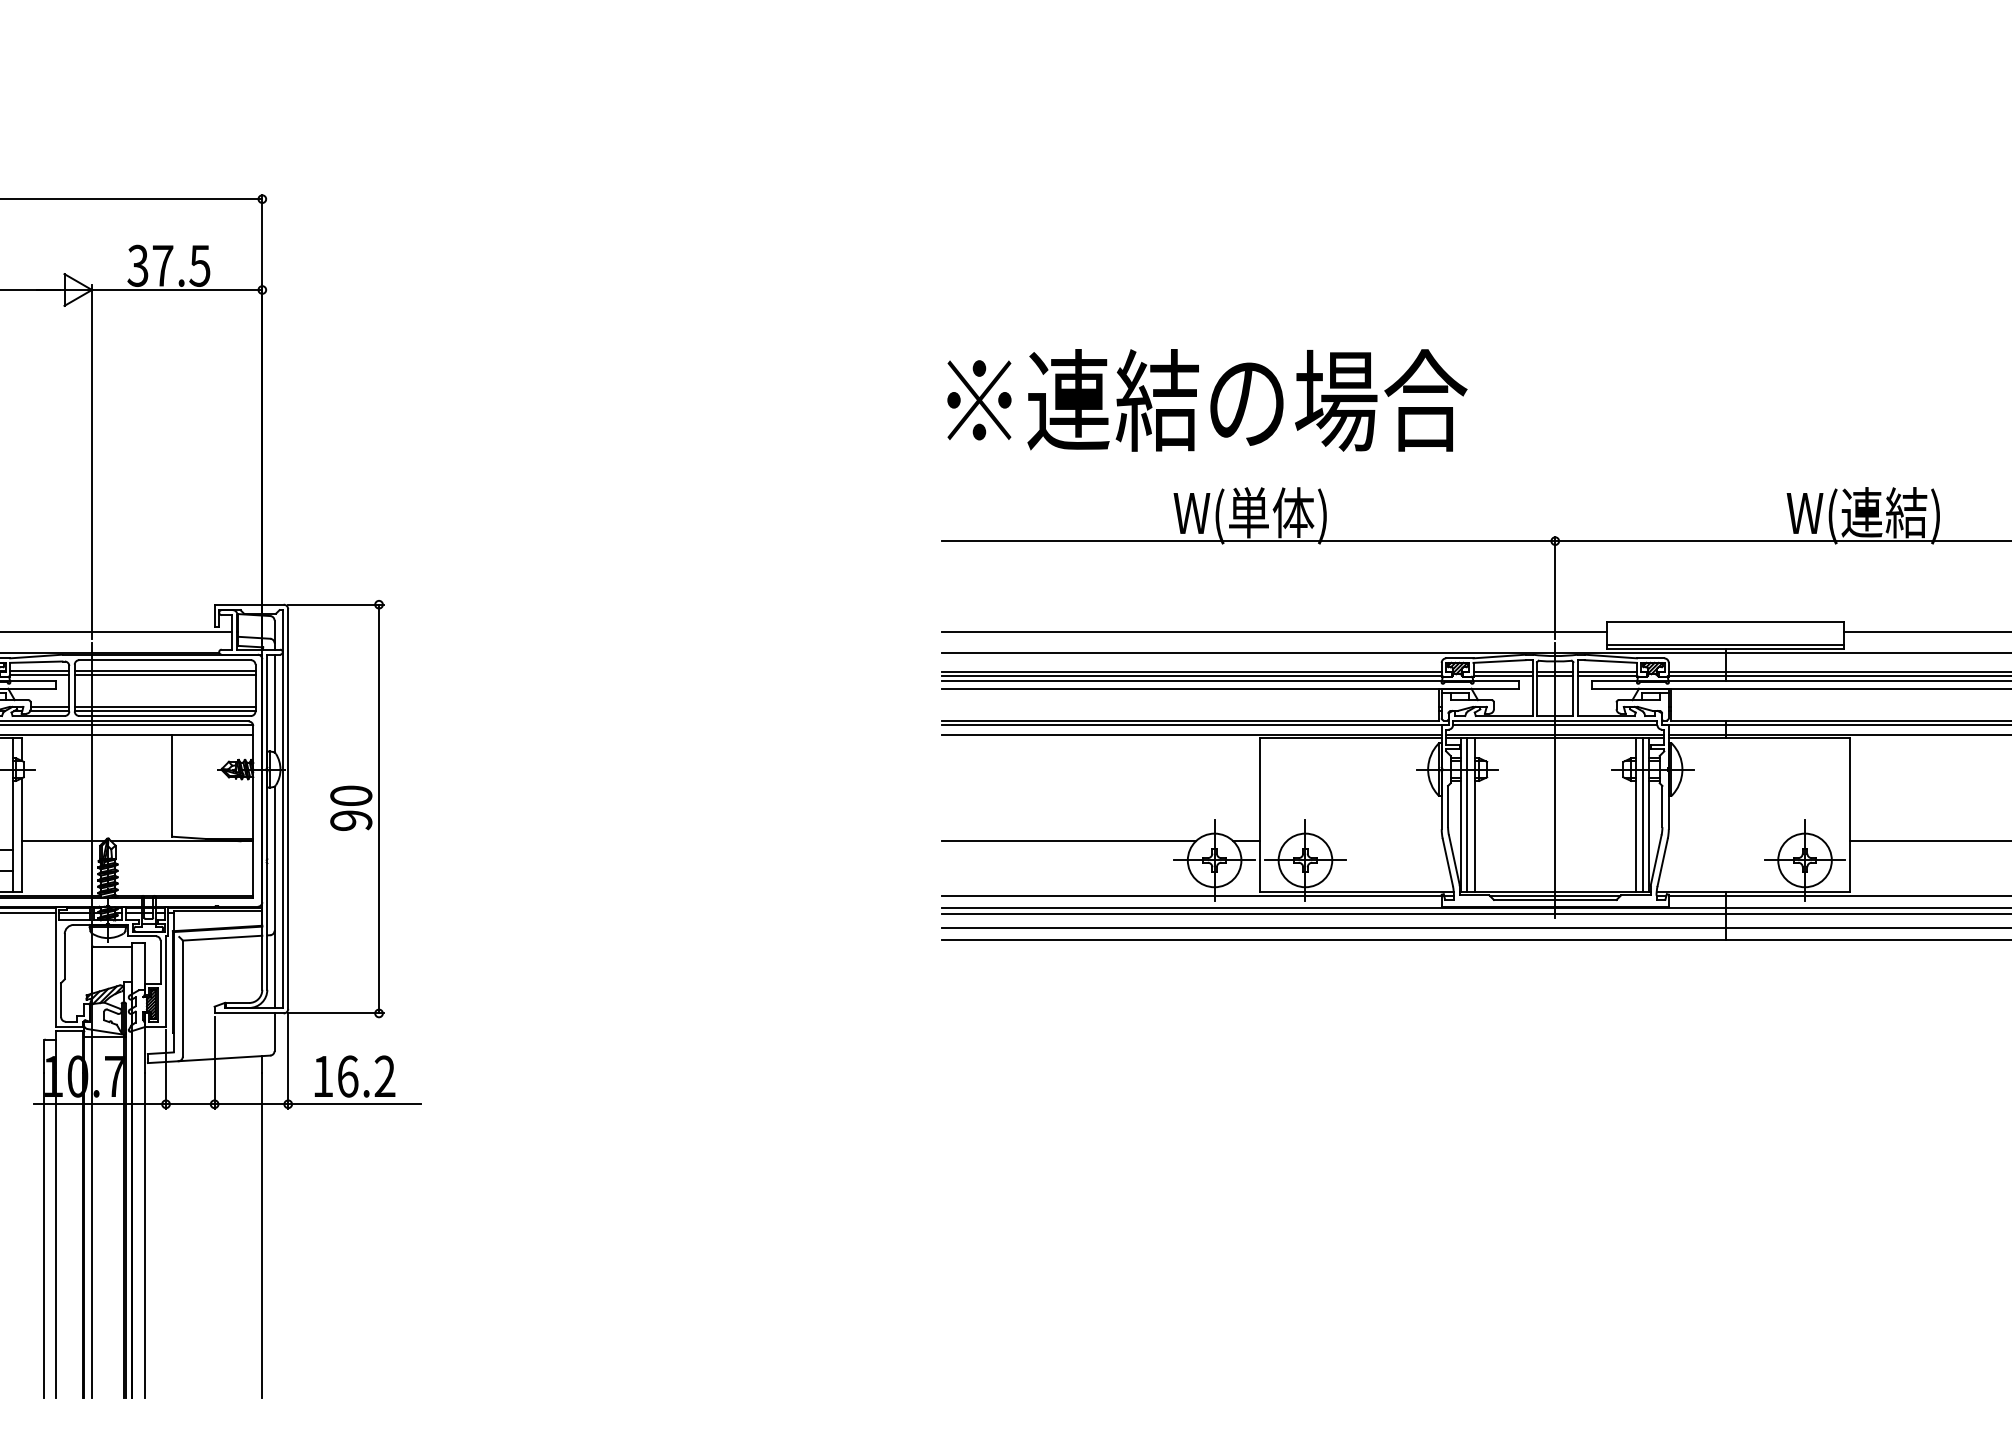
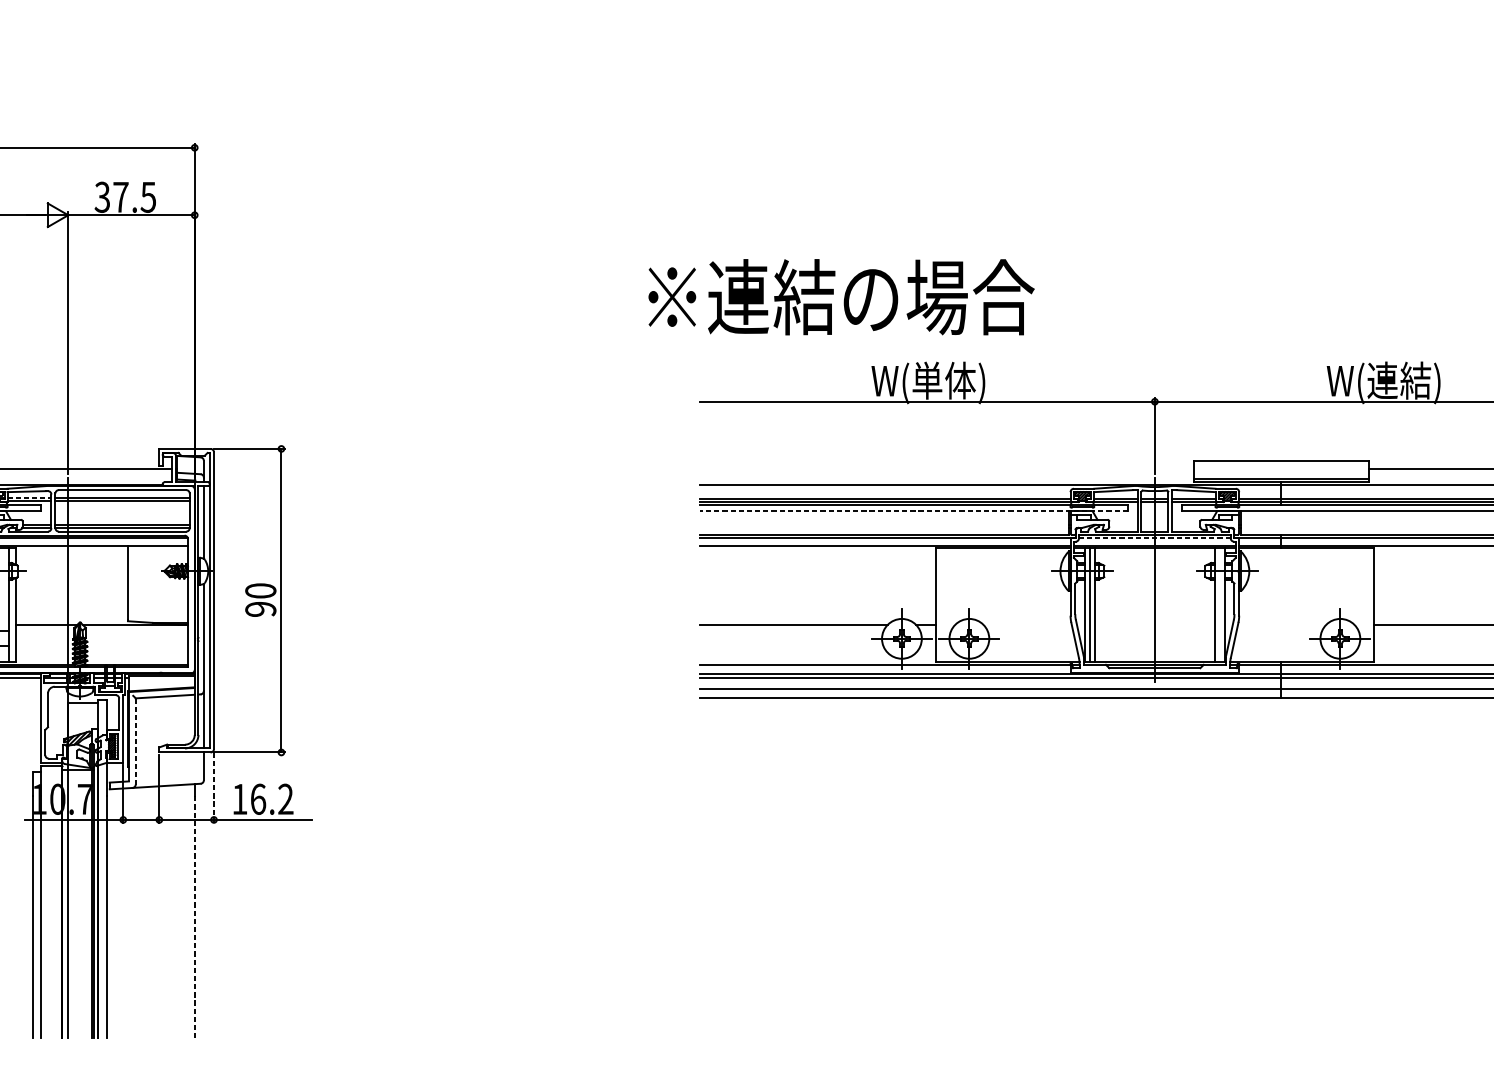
text: (1207, 400) -> (841, 297), moved
line: (1274, 632) -> (946, 469), removed
line: (39, 670) -> (29, 497), solid -> dashed
line: (1230, 688) -> (913, 511), solid -> dashed
line: (1554, 725) -> (1154, 538), solid -> dashed
line: (1643, 814) -> (1220, 604), removed
line: (182, 999) -> (135, 742), solid -> dashed
line: (288, 1061) -> (214, 788), solid -> dashed
line: (262, 1235) -> (194, 917), solid -> dashed

